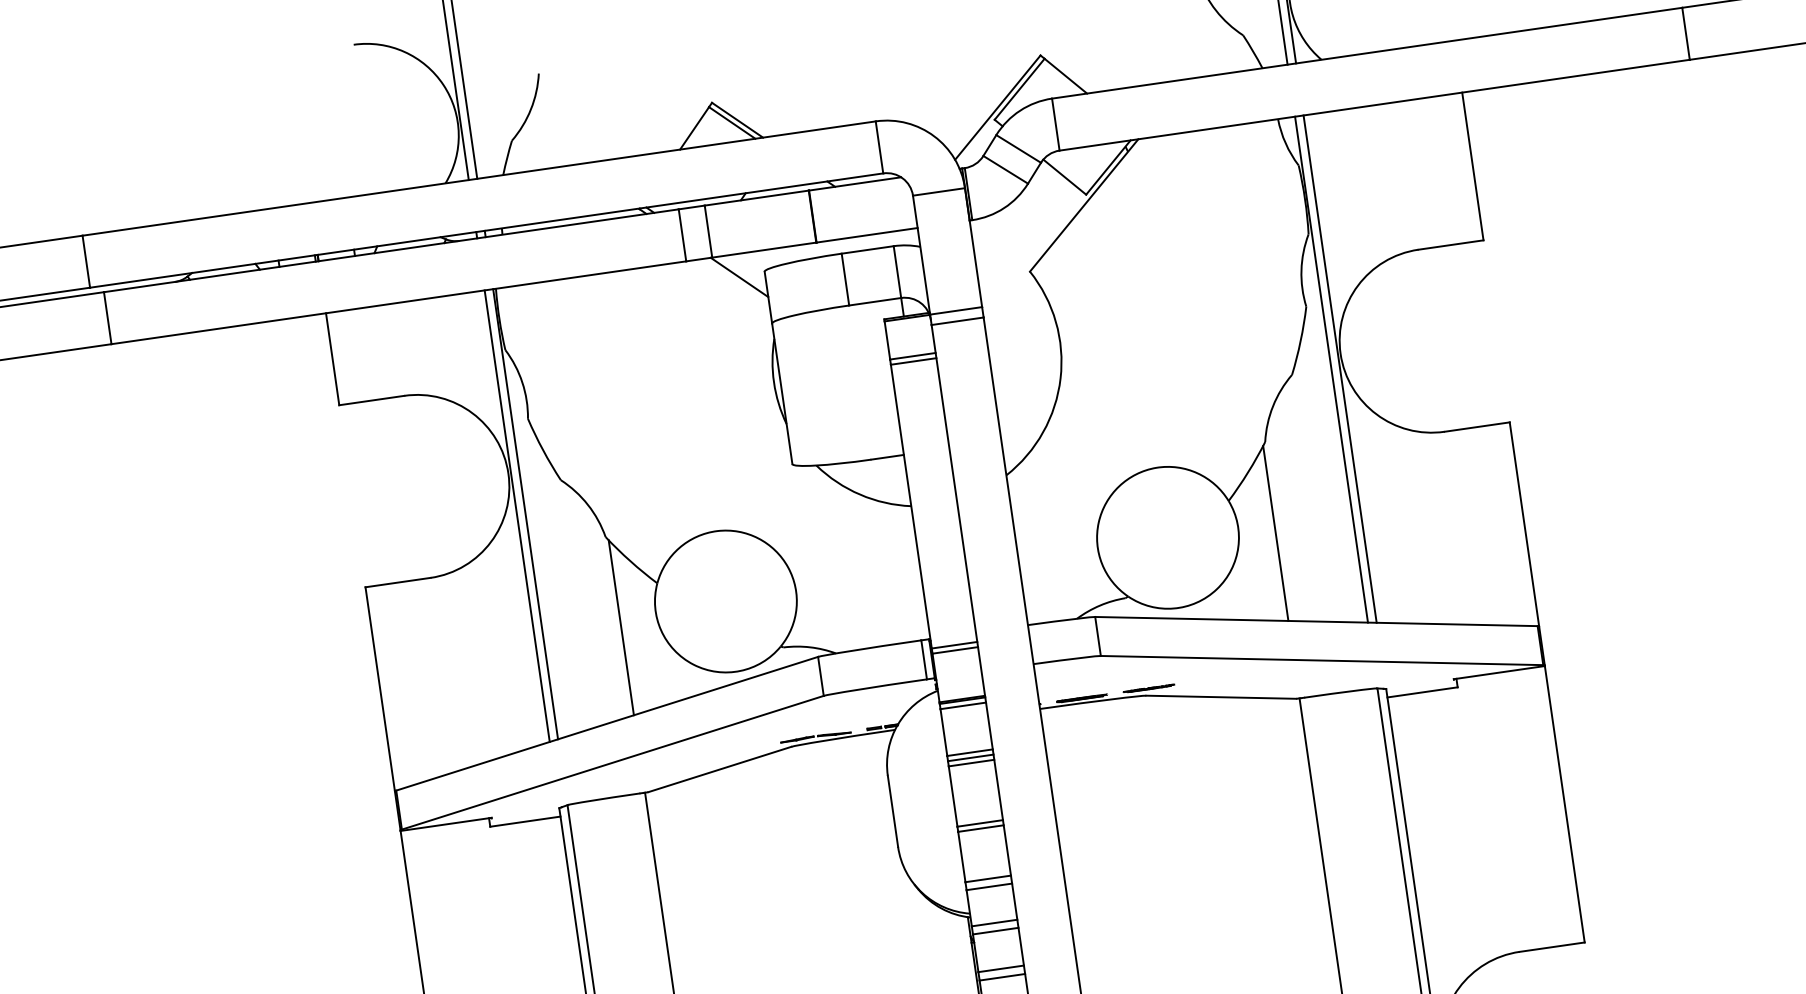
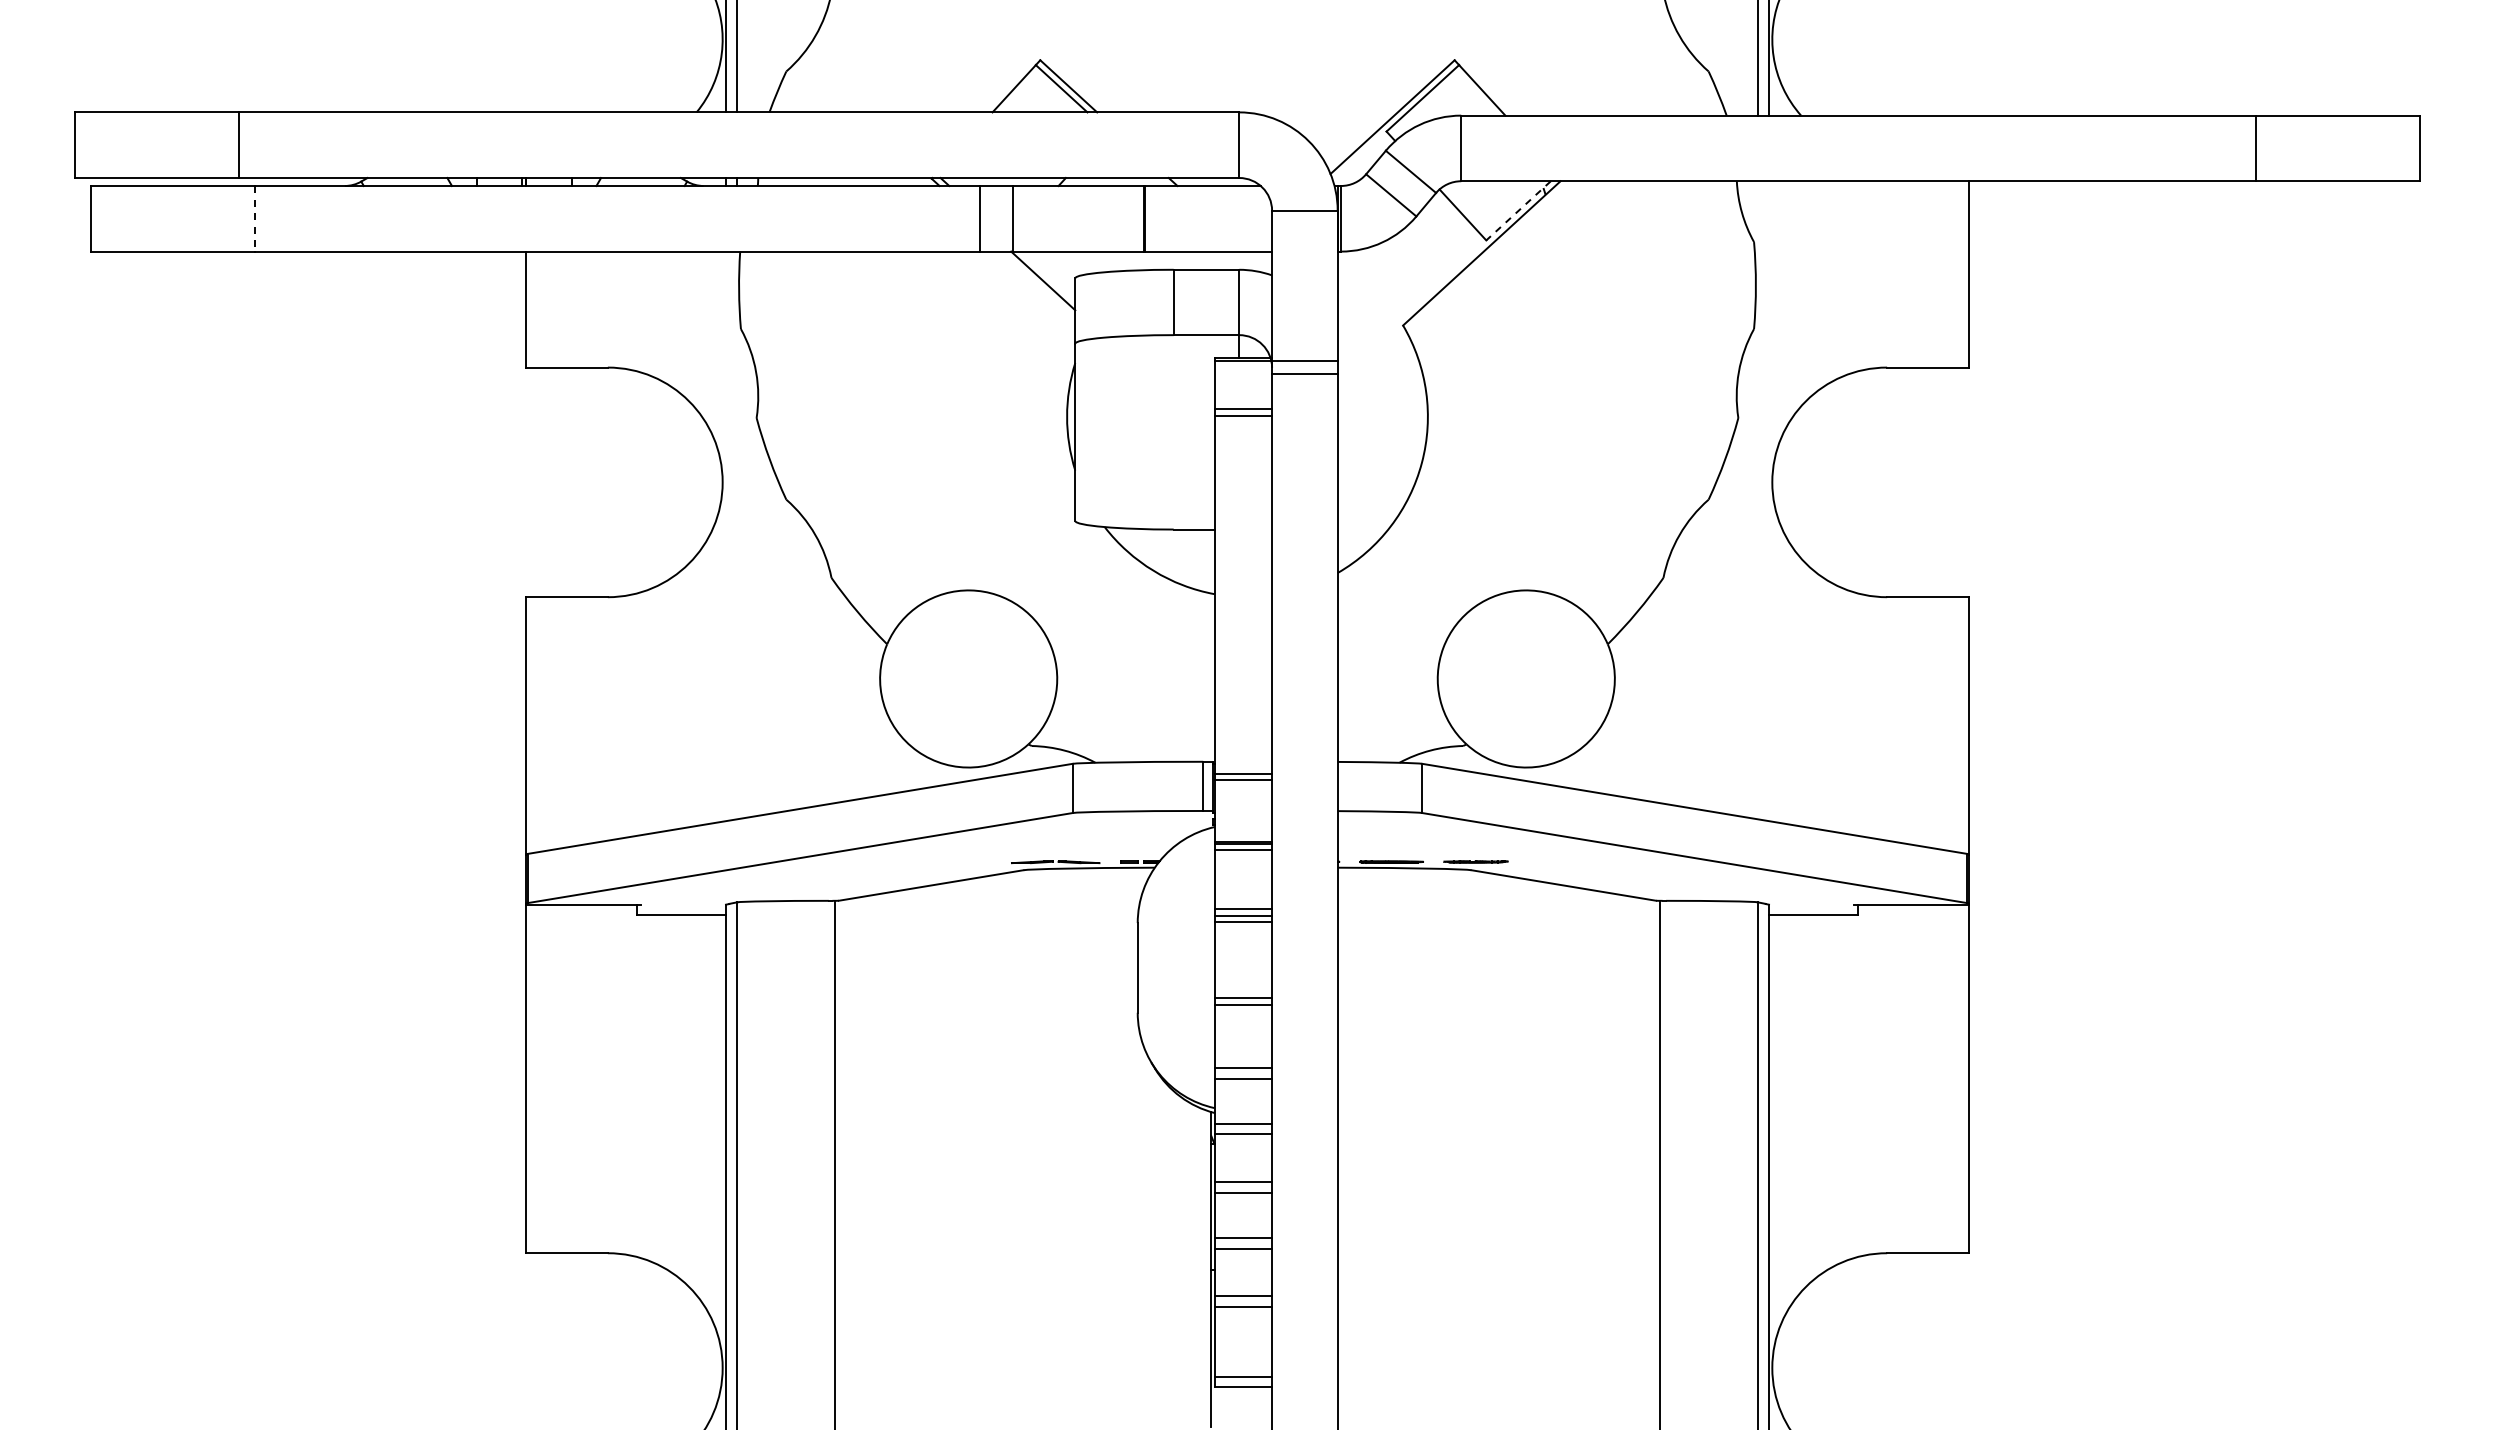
line: (1108, 167) -> (1518, 210), solid -> dashed
line: (107, 317) -> (255, 218), solid -> dashed
line: (1331, 369) -> (1758, 500), removed
line: (1340, 369) -> (1769, 501), removed
line: (525, 514) -> (736, 535), removed
line: (516, 516) -> (725, 536), removed
line: (1275, 533) -> (1660, 692), removed
line: (621, 627) -> (834, 692), removed

